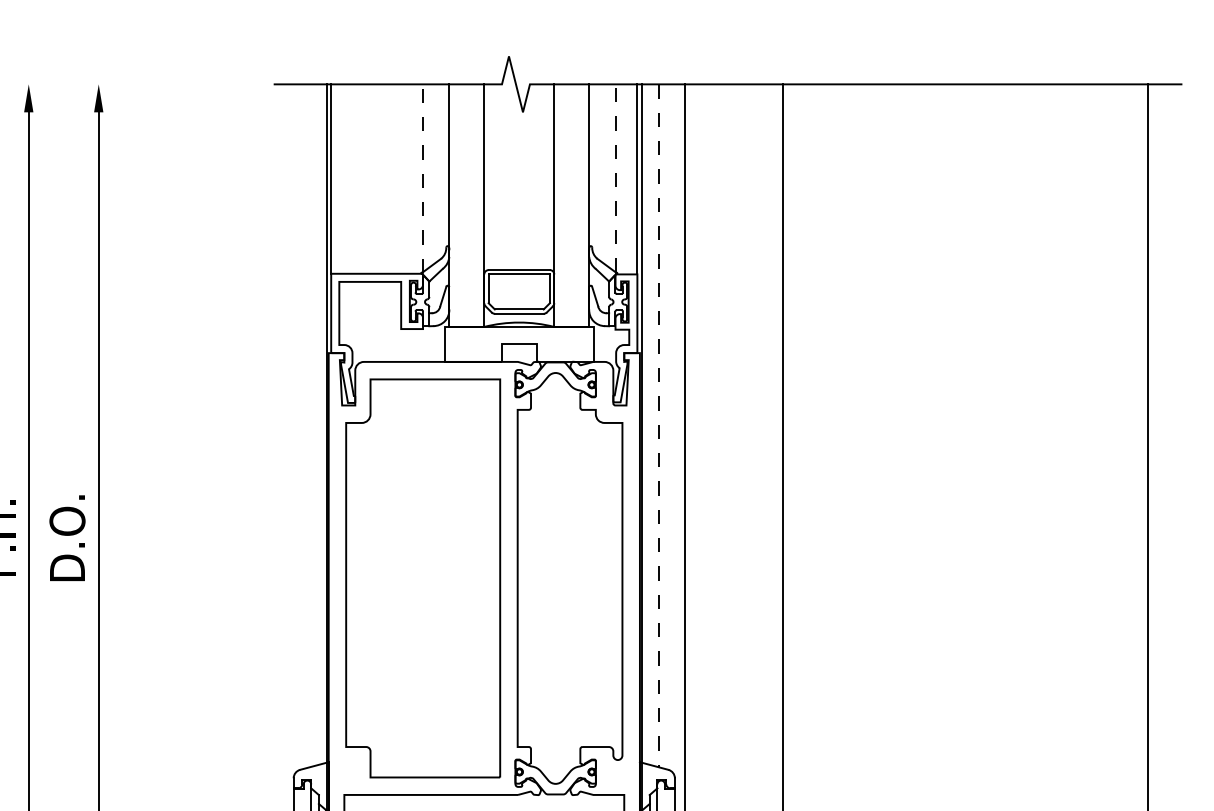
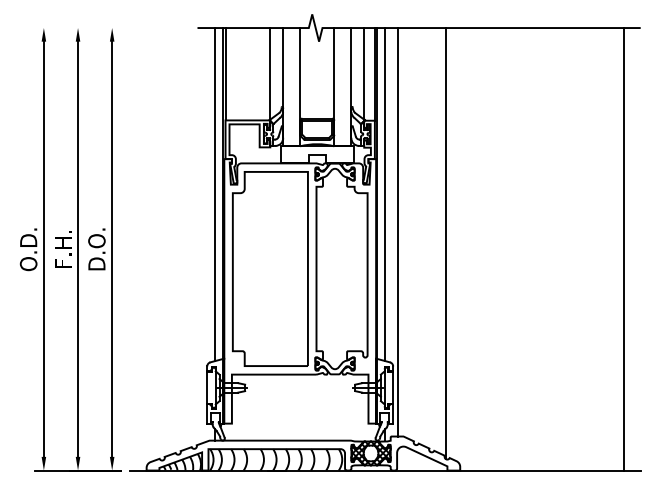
line: (616, 177) -> (364, 73), dashed -> solid
line: (423, 179) -> (270, 74), dashed -> solid
line: (308, 425) -> (214, 194), added
line: (659, 425) -> (385, 194), dashed -> solid

